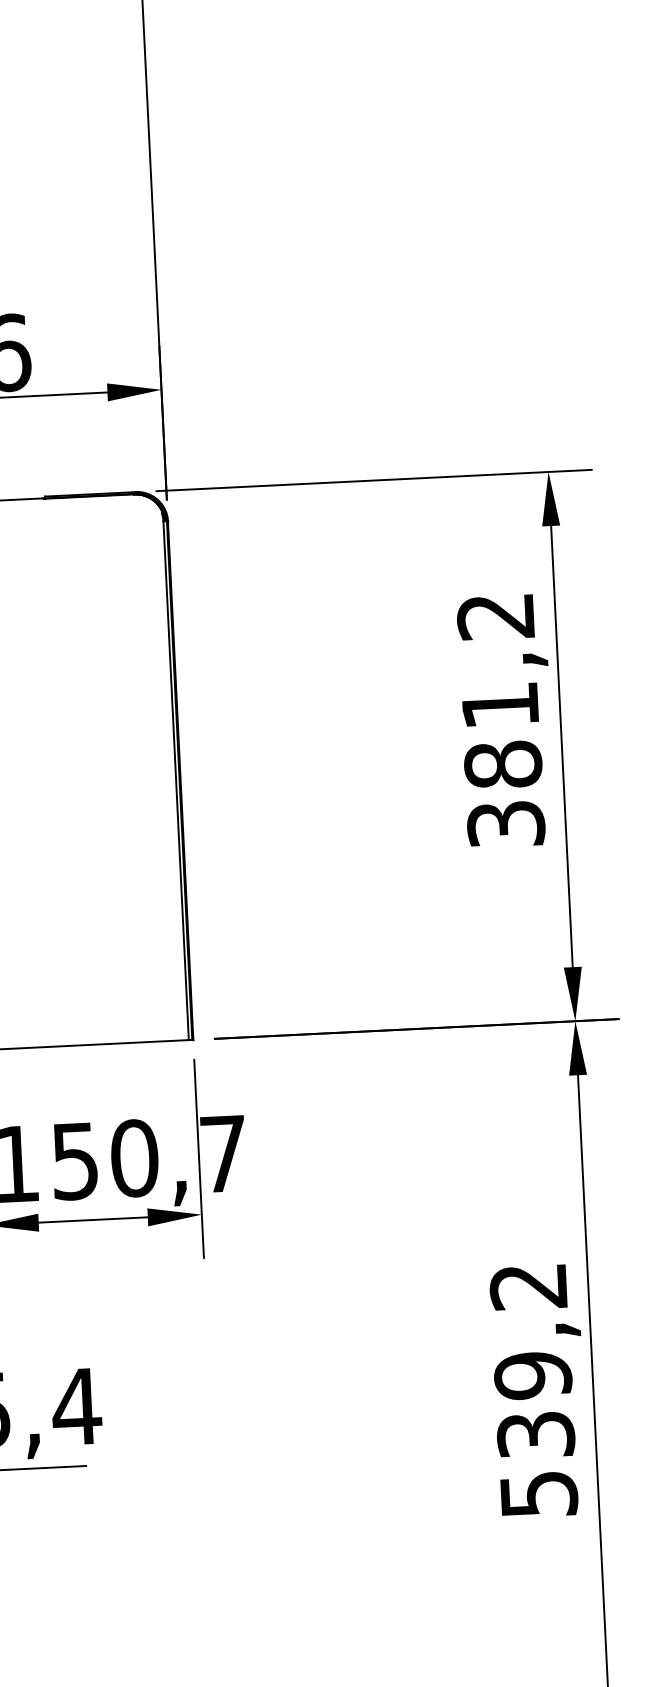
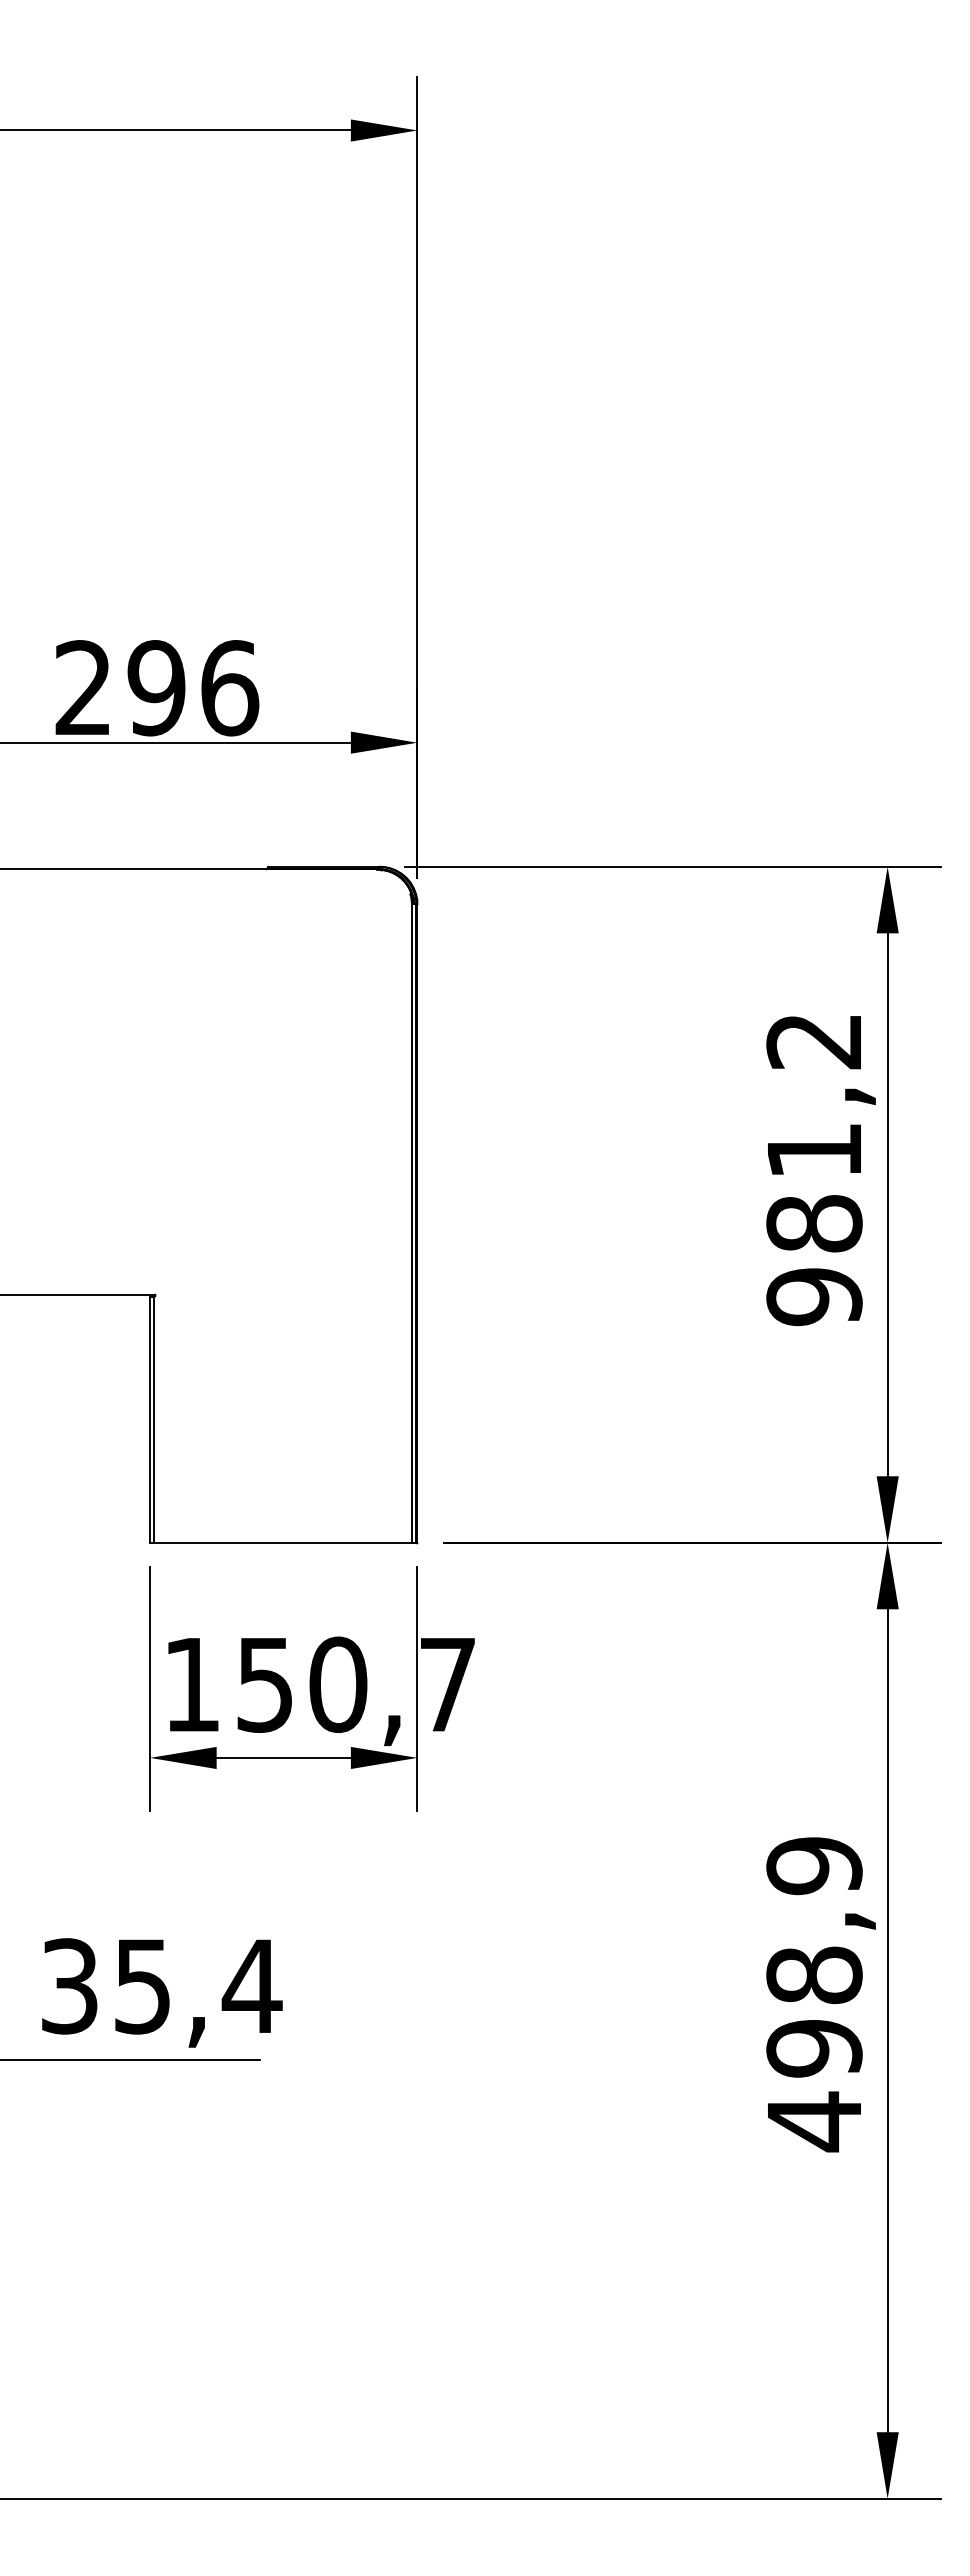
text: (506, 824) -> (814, 1297), 381,2 -> 981,2
text: (533, 1391) -> (814, 1994), 539,2 -> 498,9

